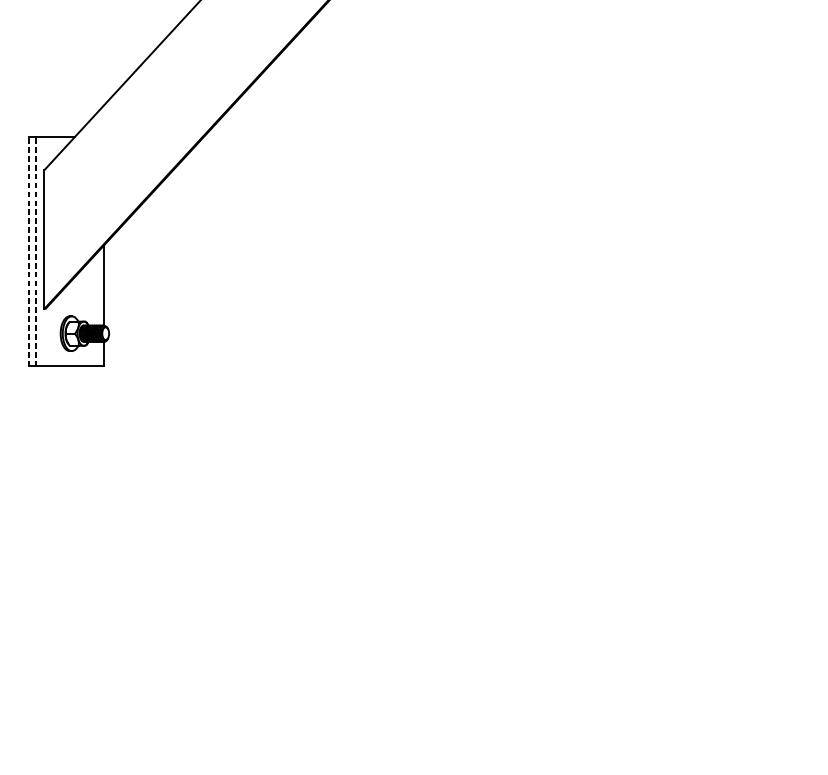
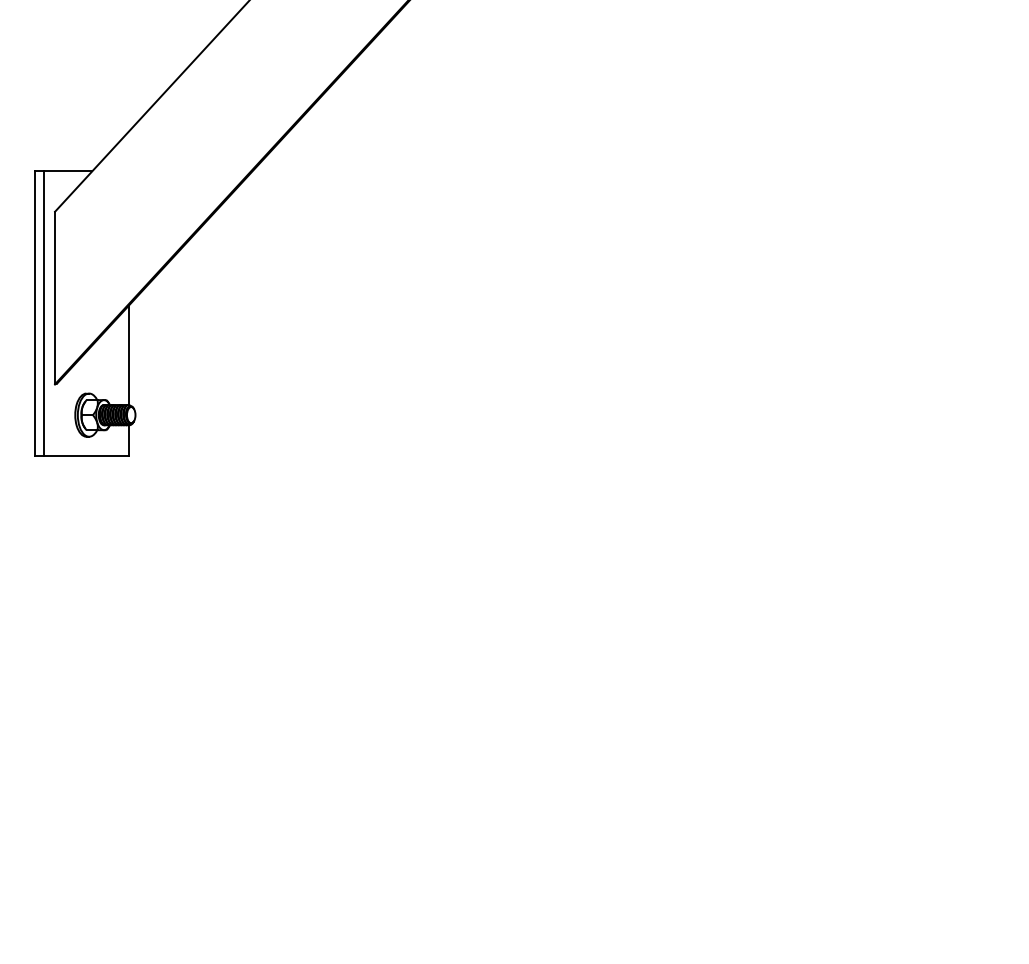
line: (28, 251) -> (35, 313), dashed -> solid
line: (35, 251) -> (43, 313), dashed -> solid

